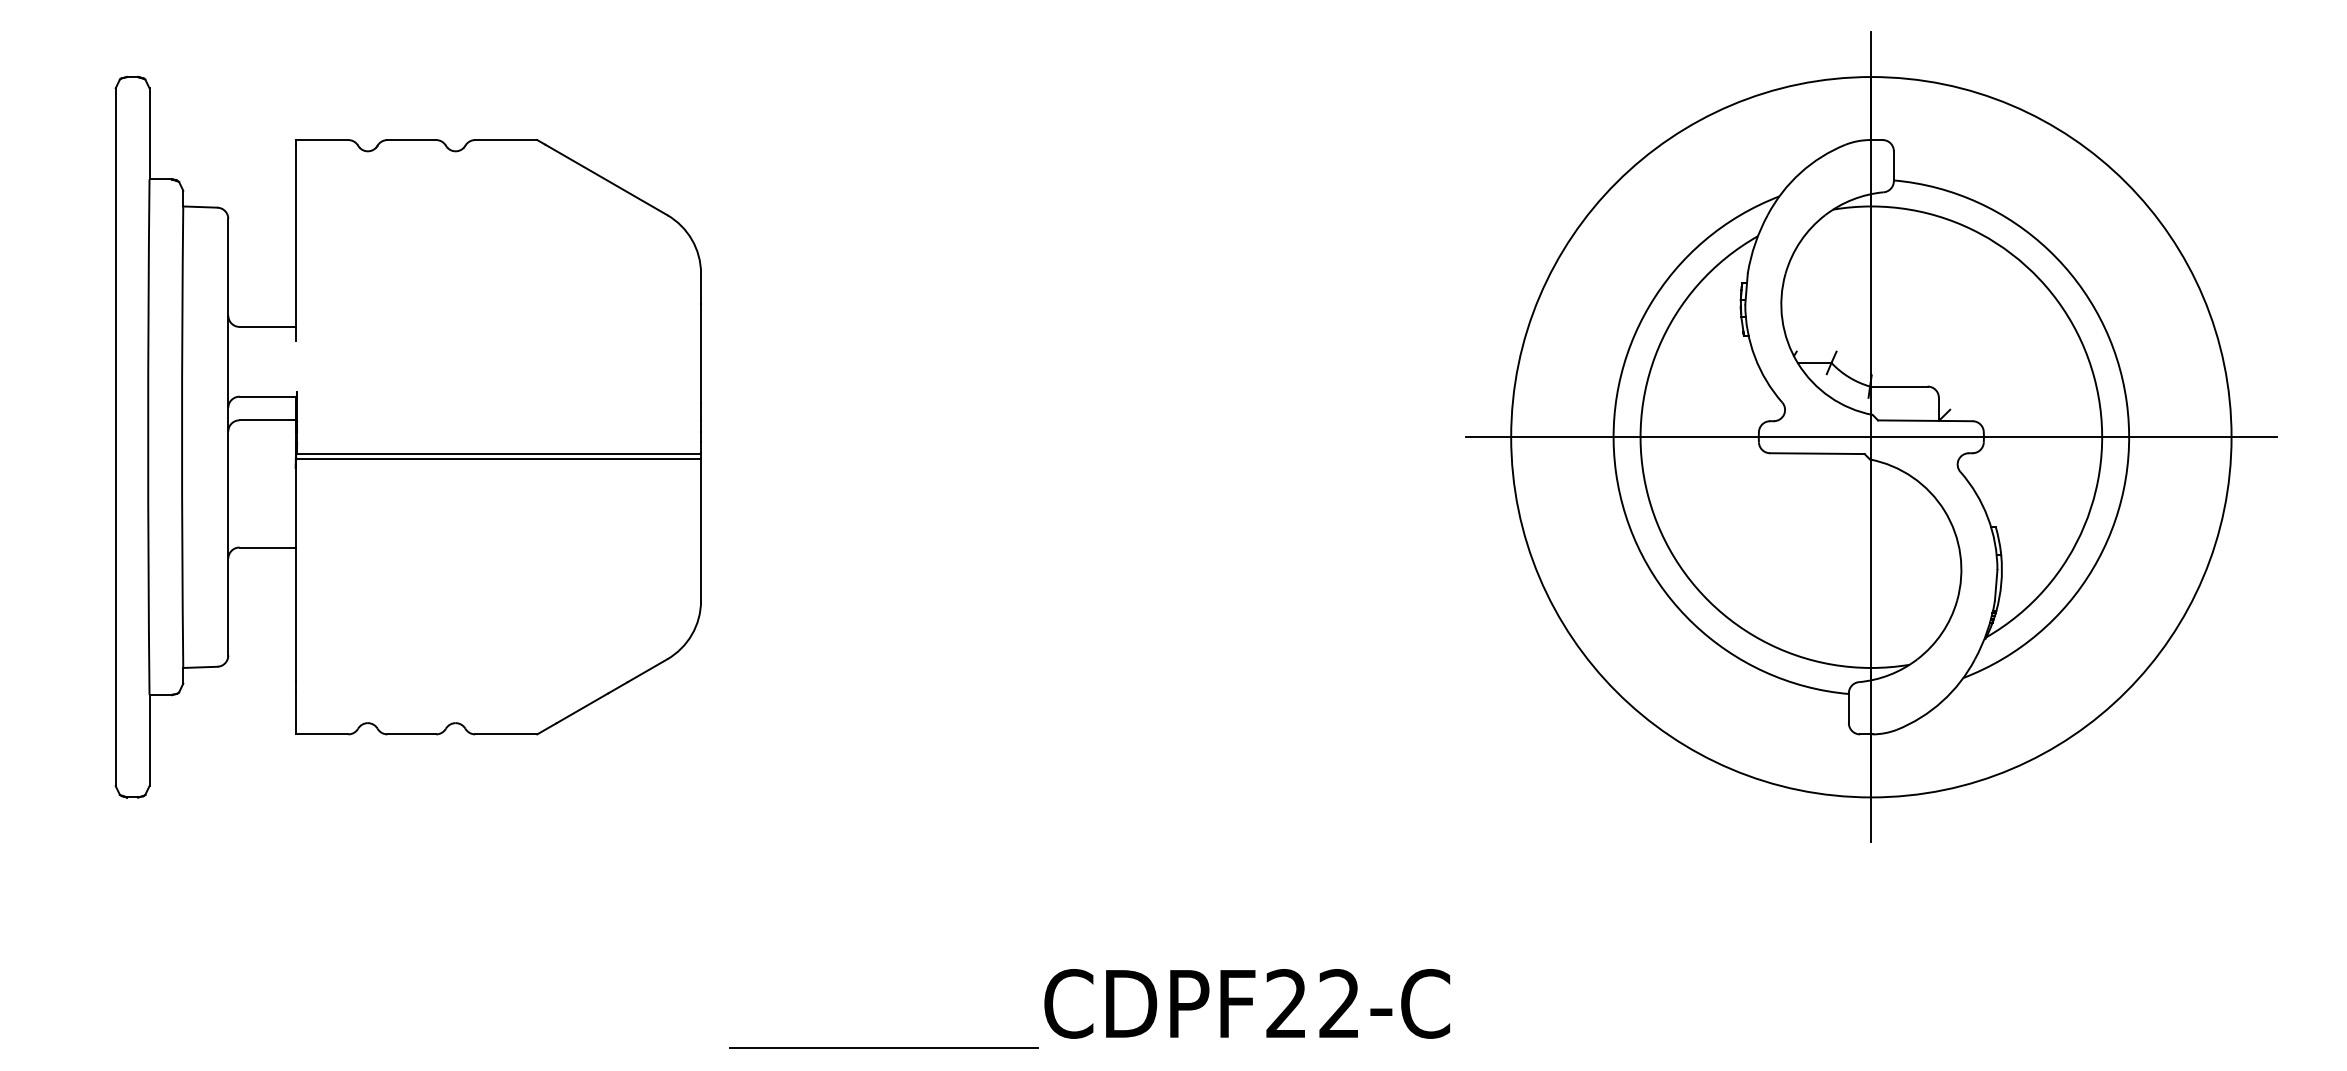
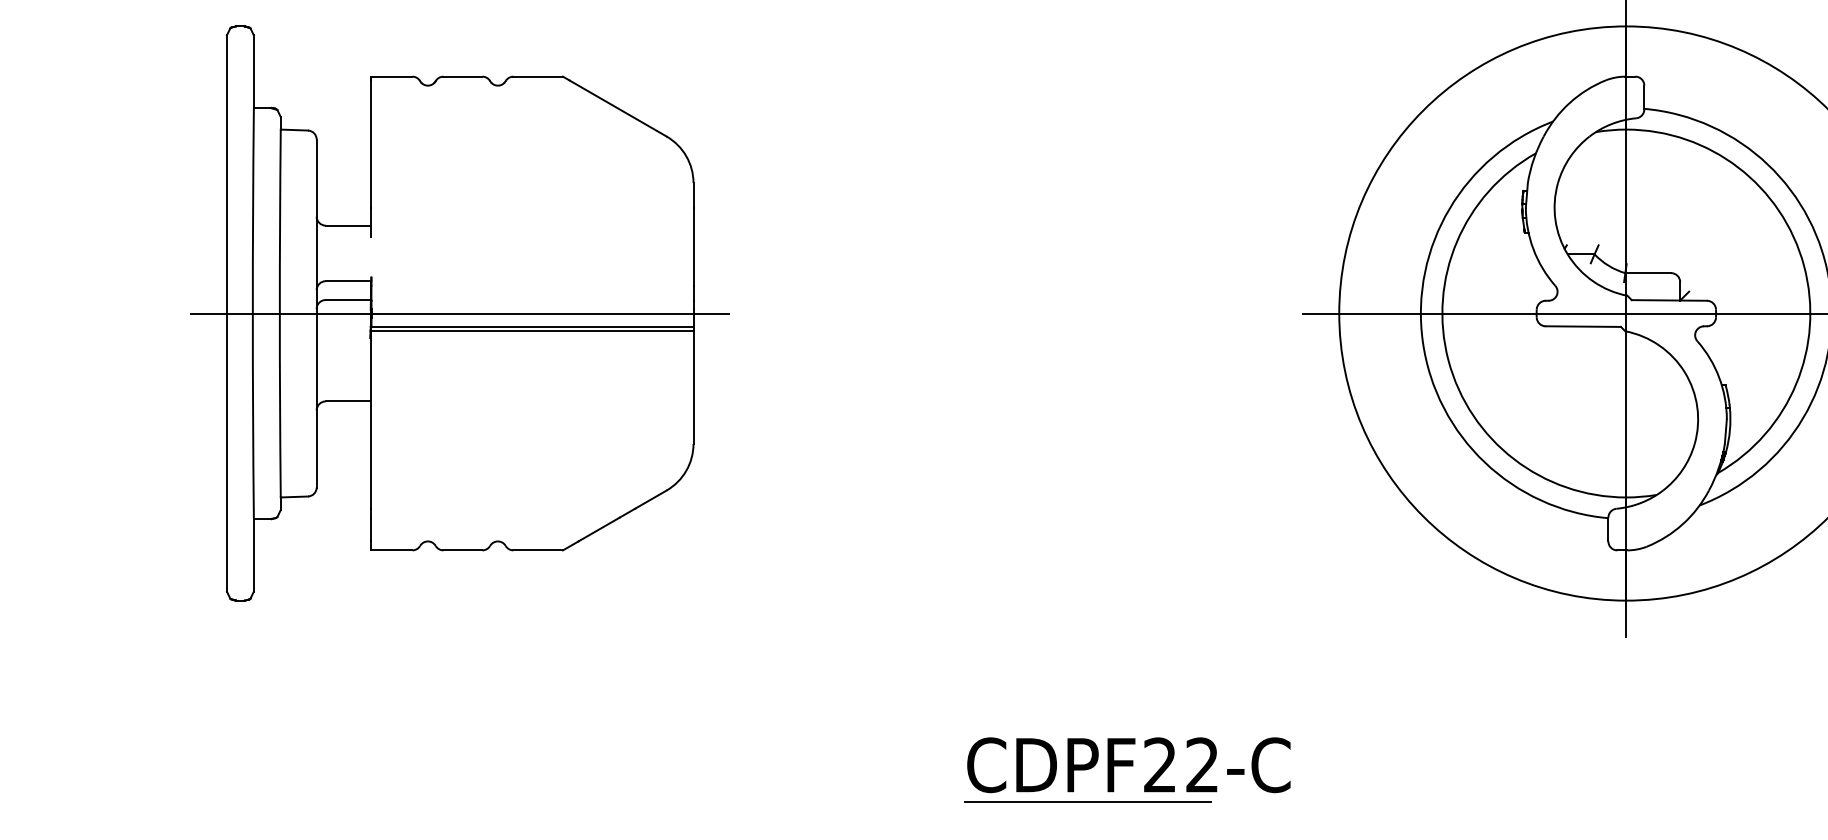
line: (407, 437) -> (459, 313), added
line: (883, 1047) -> (1087, 801), moved

